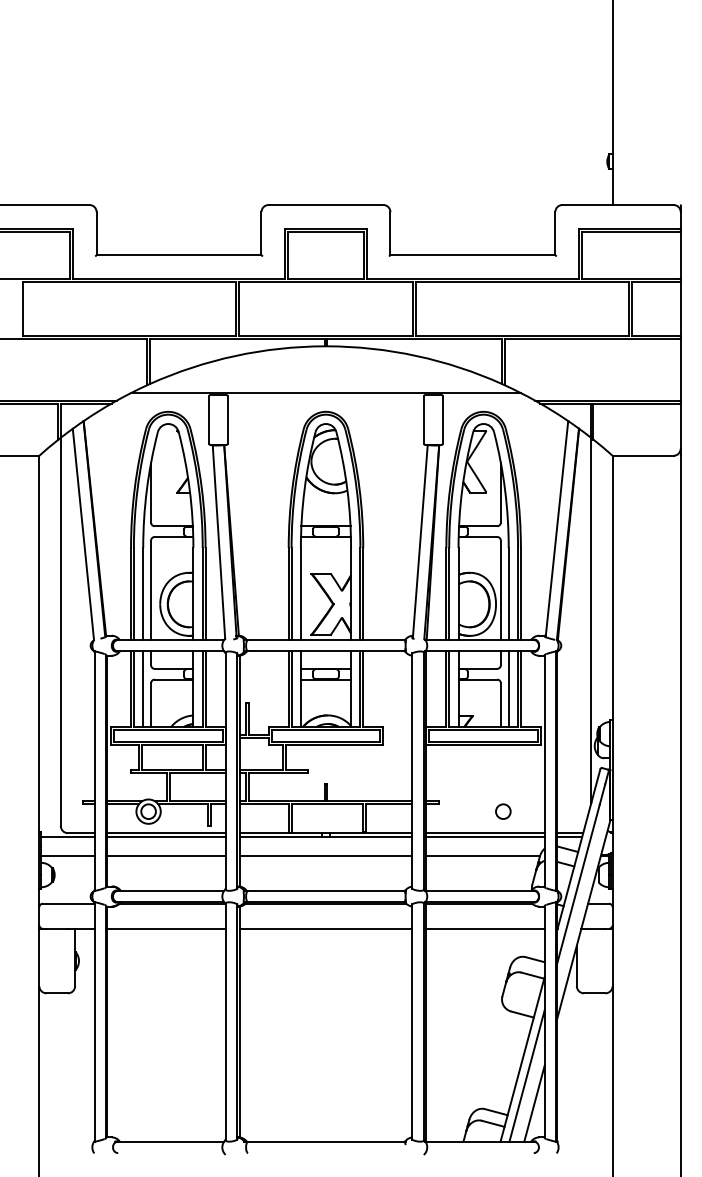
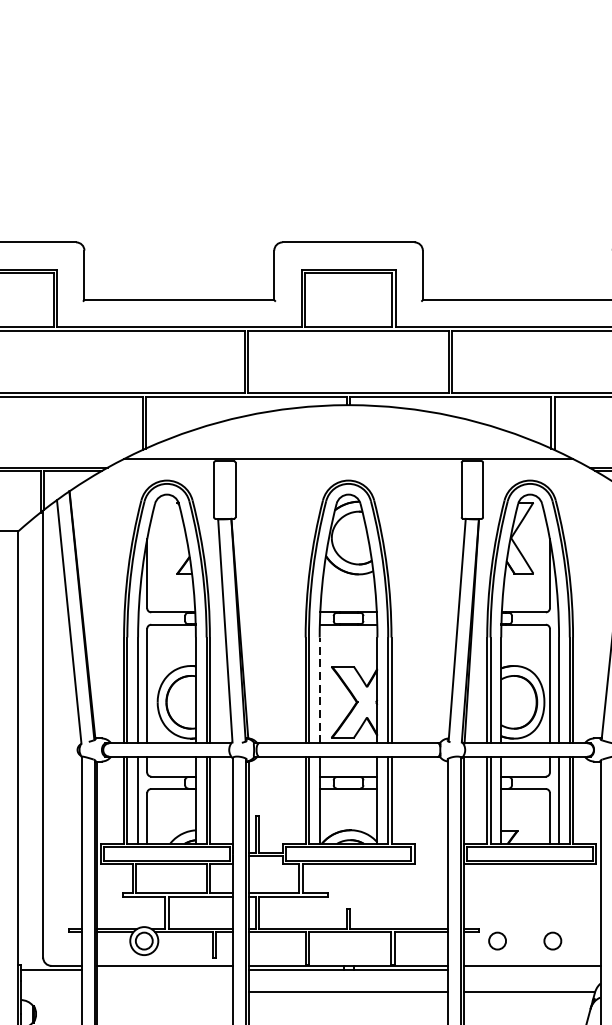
line: (300, 594) -> (319, 690), solid -> dashed
circle: (455, 811) -> (497, 940), added
line: (166, 836) -> (164, 969), removed
line: (485, 836) -> (532, 969), removed
line: (67, 856) -> (50, 992), removed
line: (166, 856) -> (164, 992), removed

